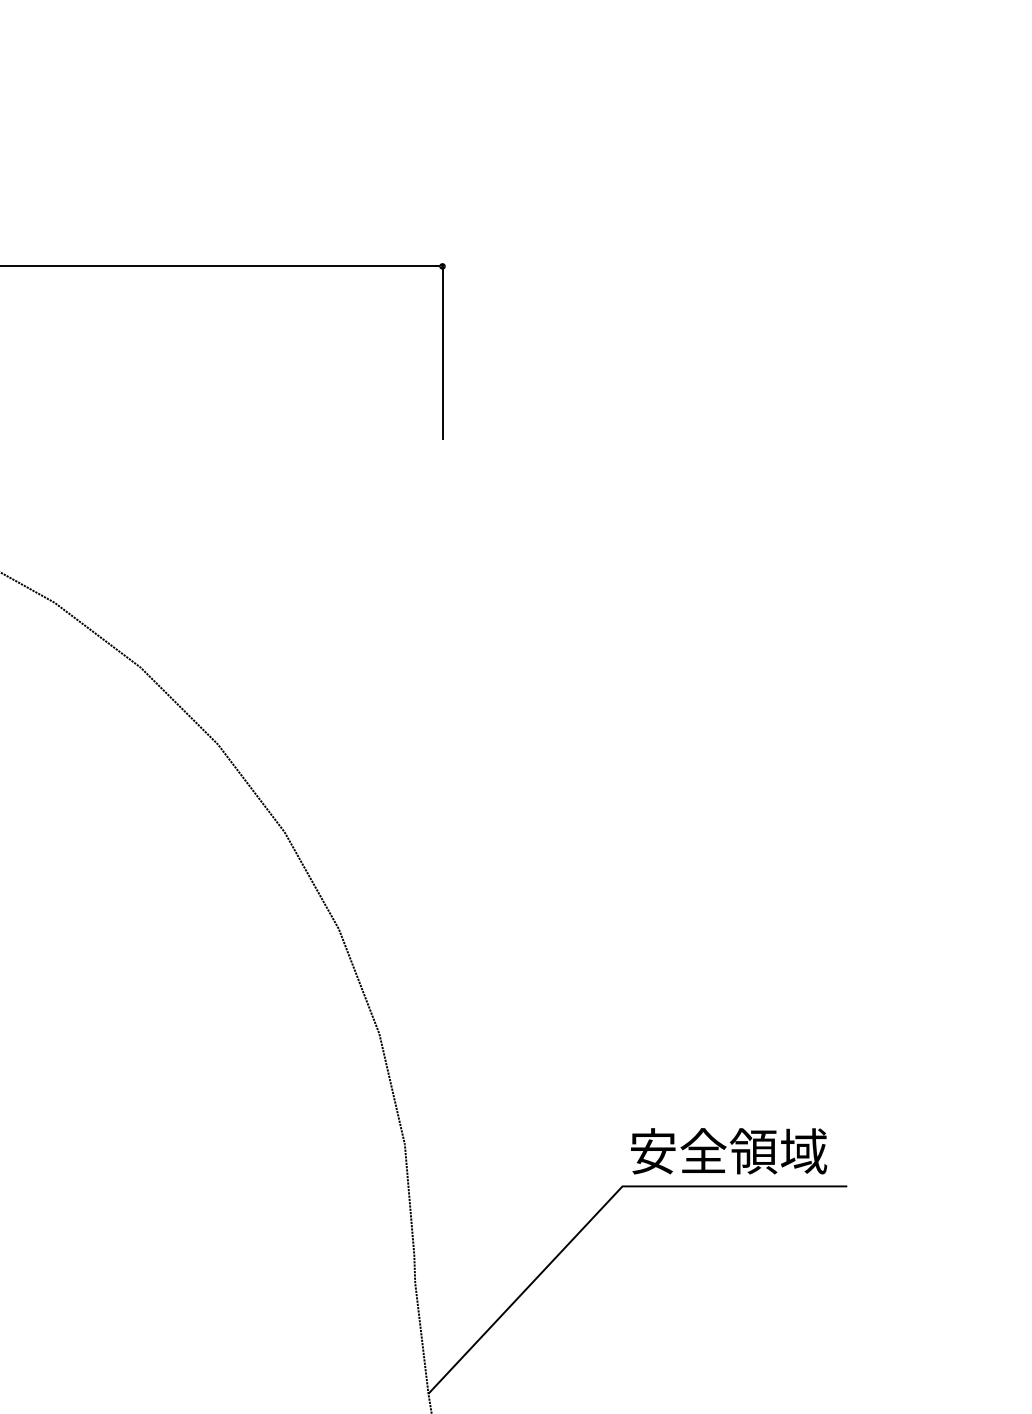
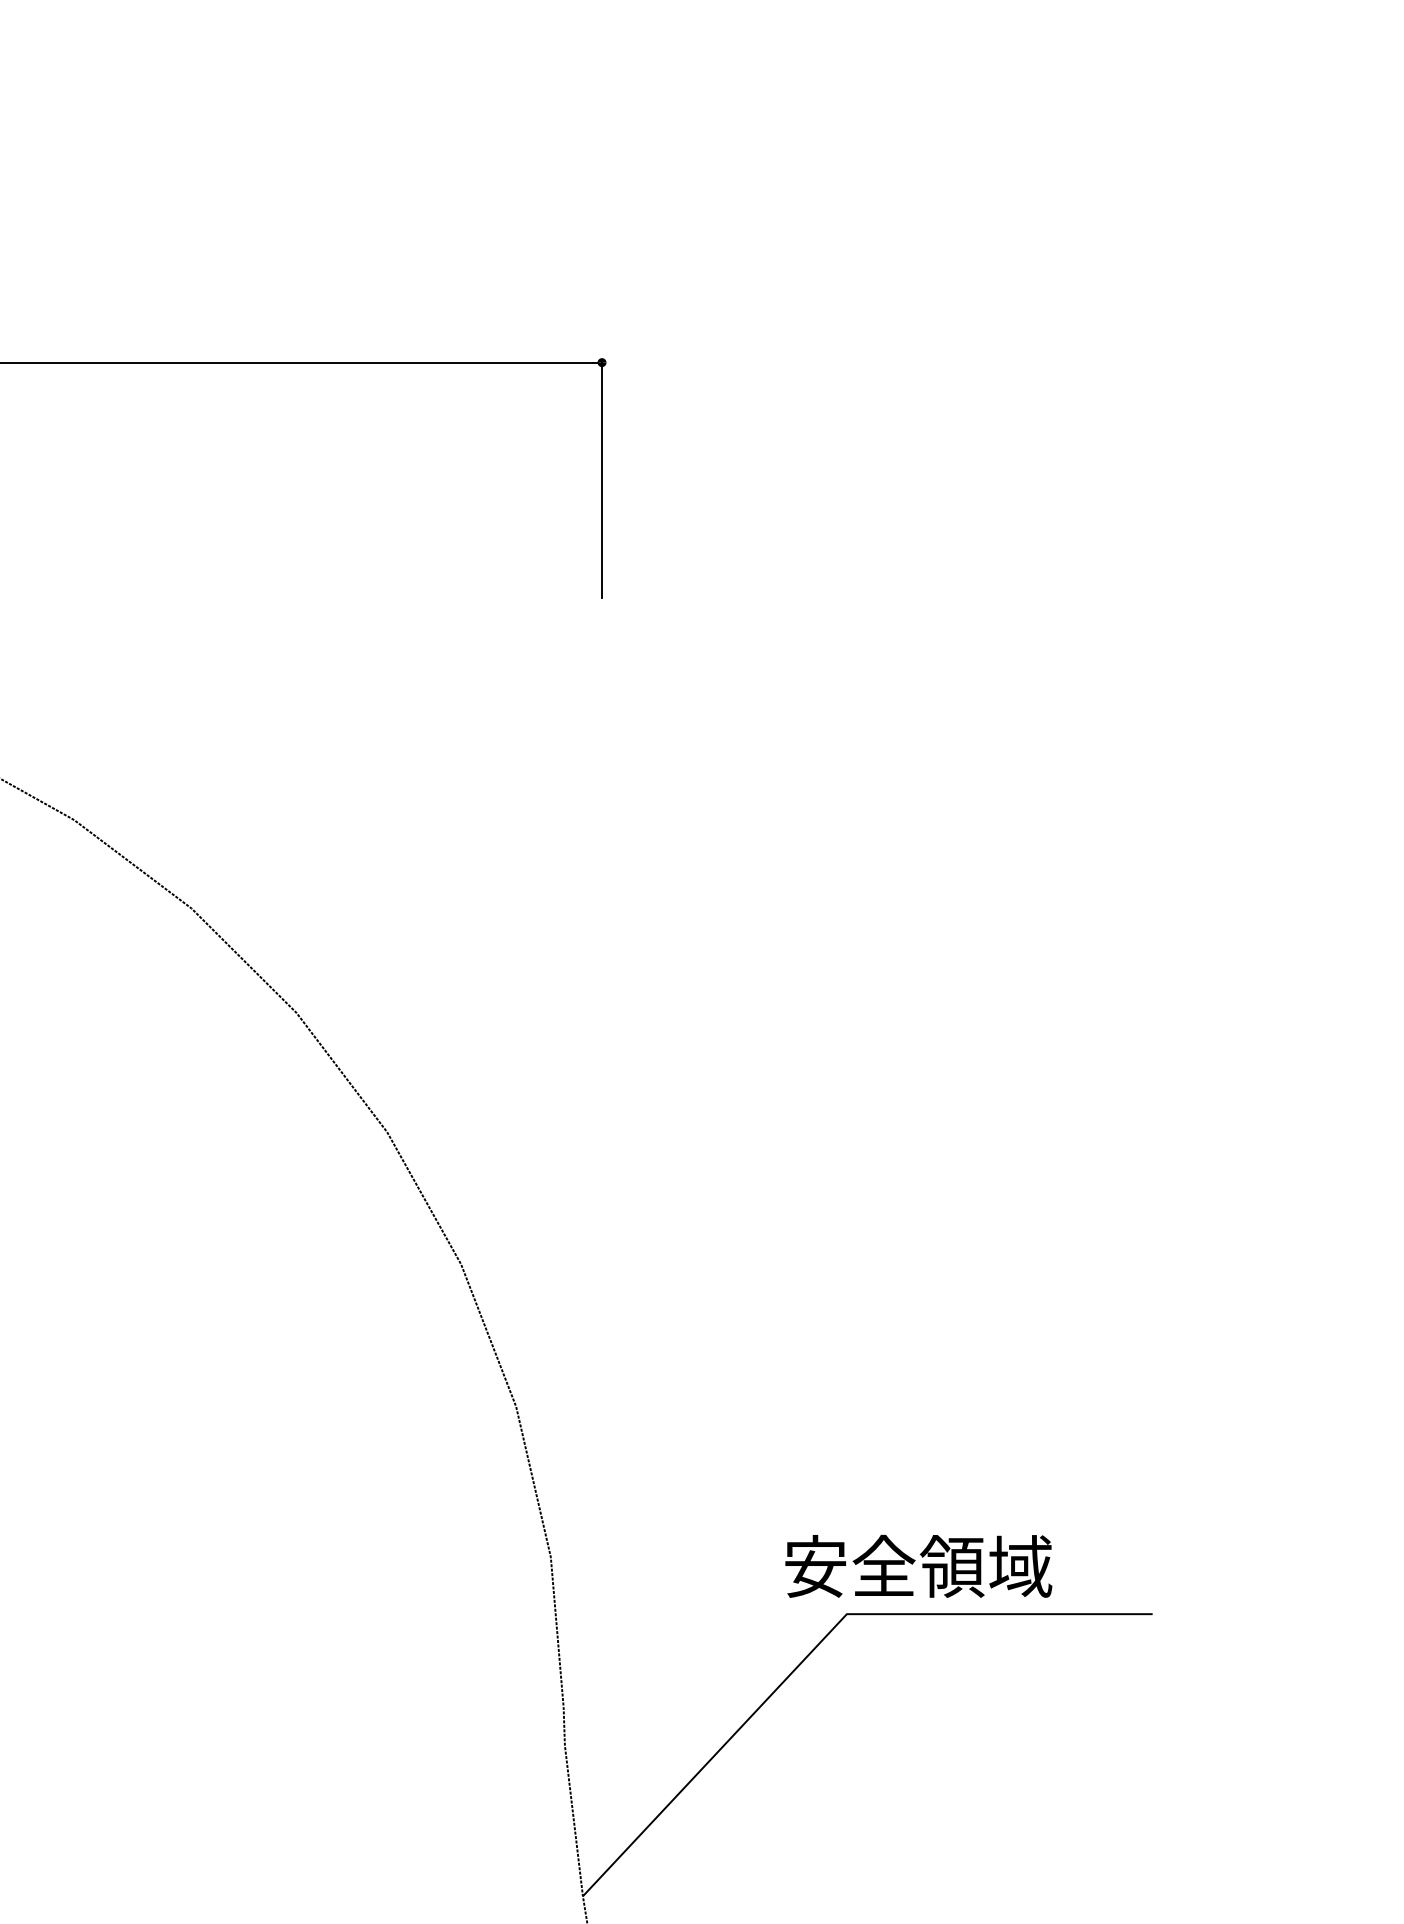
text: (728, 1150) -> (918, 1565), moved

